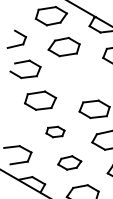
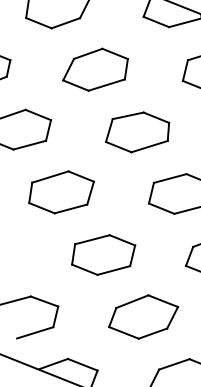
part: (79, 78) -> (138, 132), added
part: (55, 131) -> (103, 253), size x1.67
part: (69, 162) -> (143, 316), size x1.43

